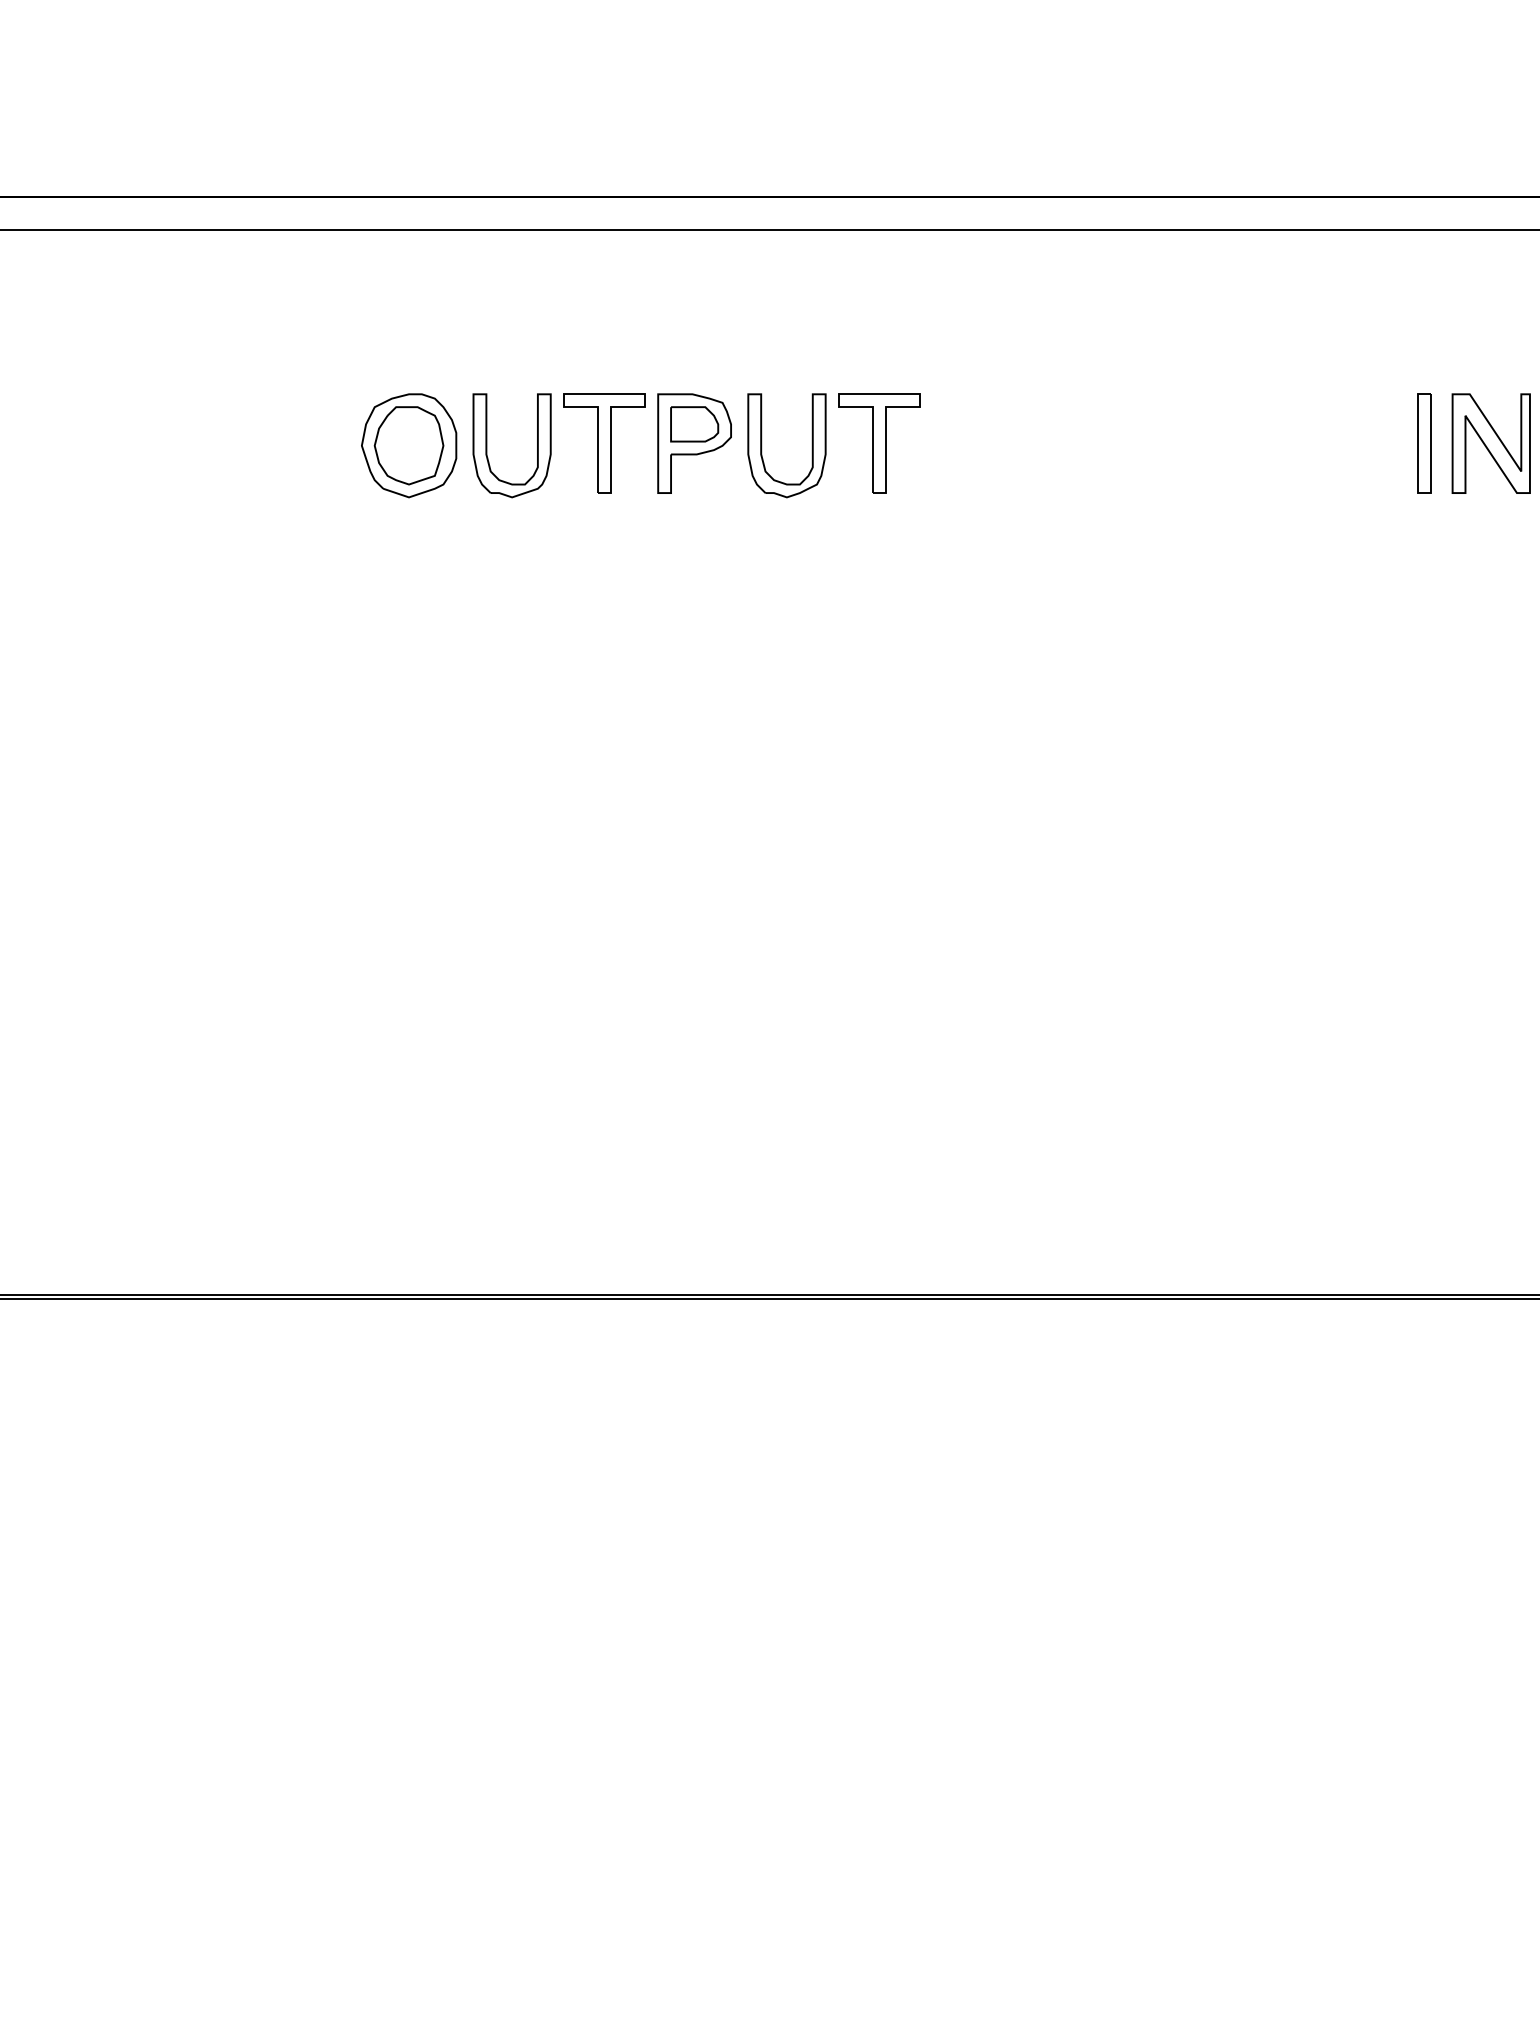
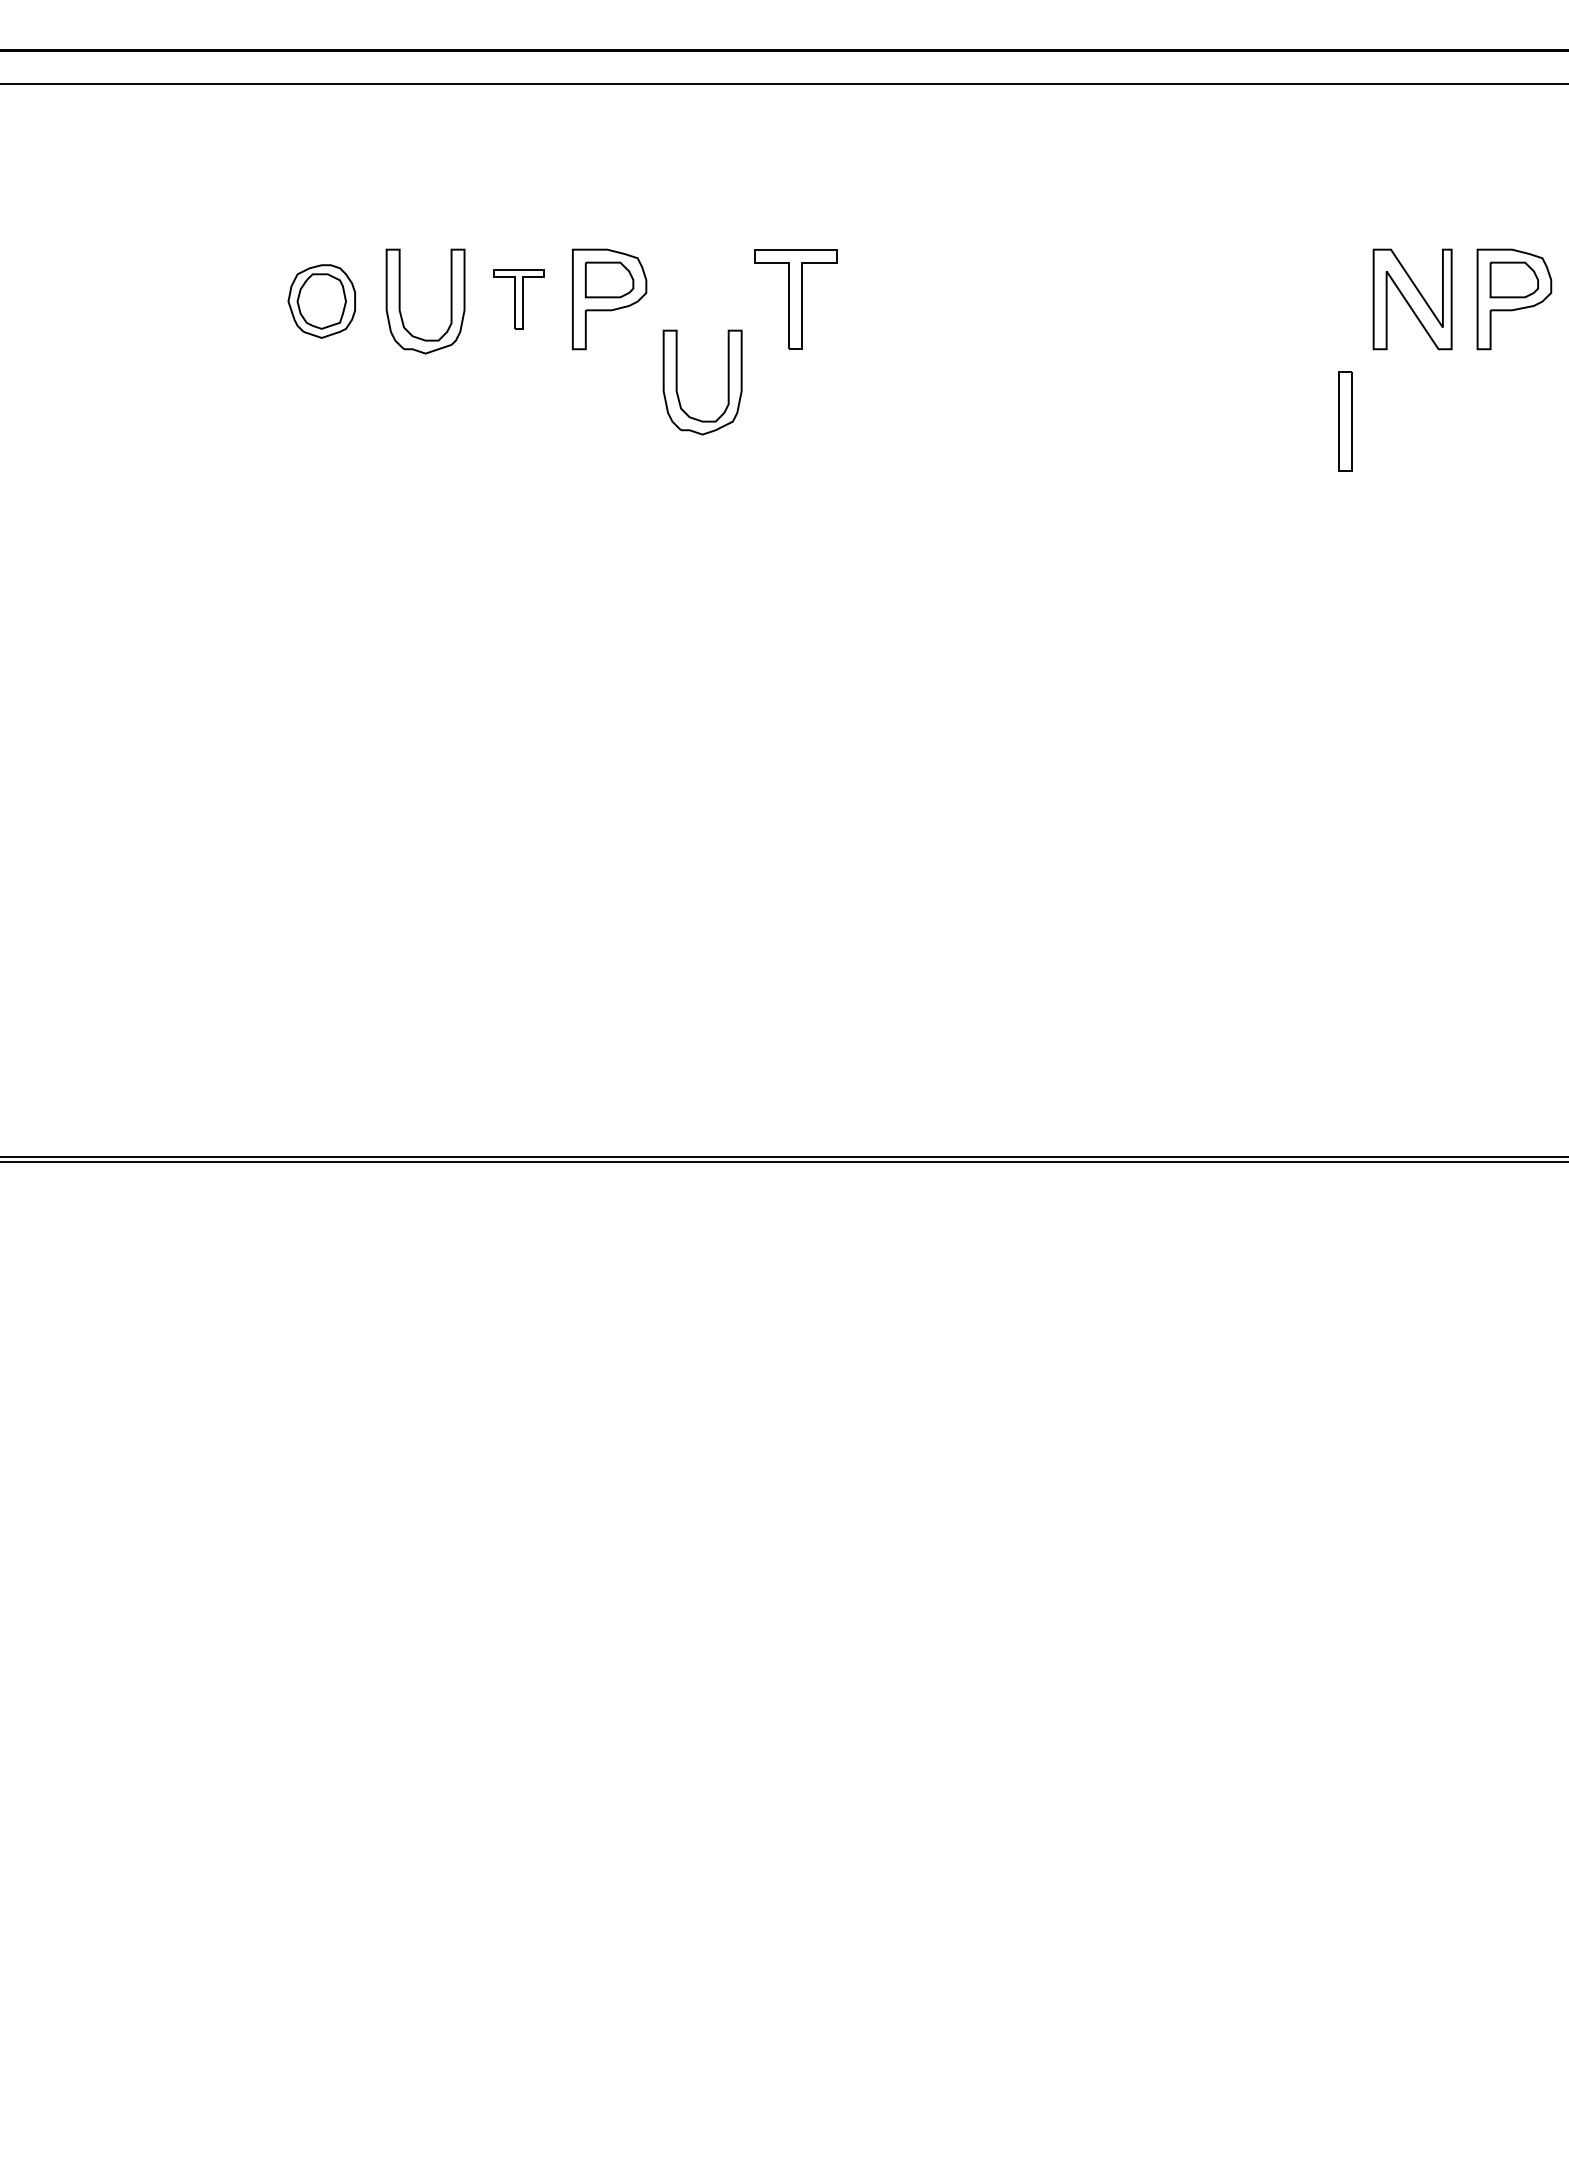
part: (604, 443) -> (518, 299), size x0.6
part: (1424, 443) -> (1345, 421), moved
part: (408, 445) -> (321, 301), size x0.7
part: (762, 445) -> (677, 382), moved

